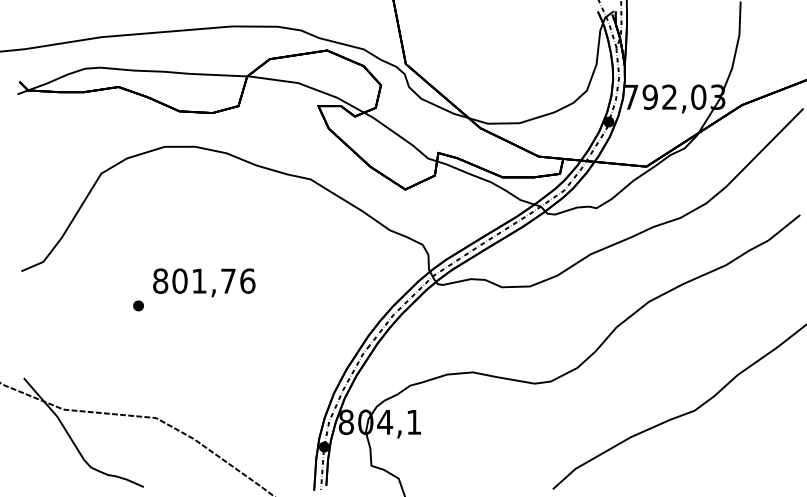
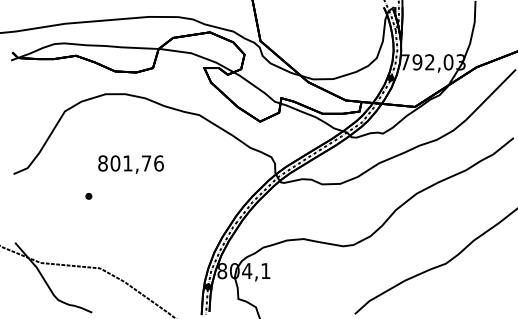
text: (203, 282) -> (130, 164), moved

